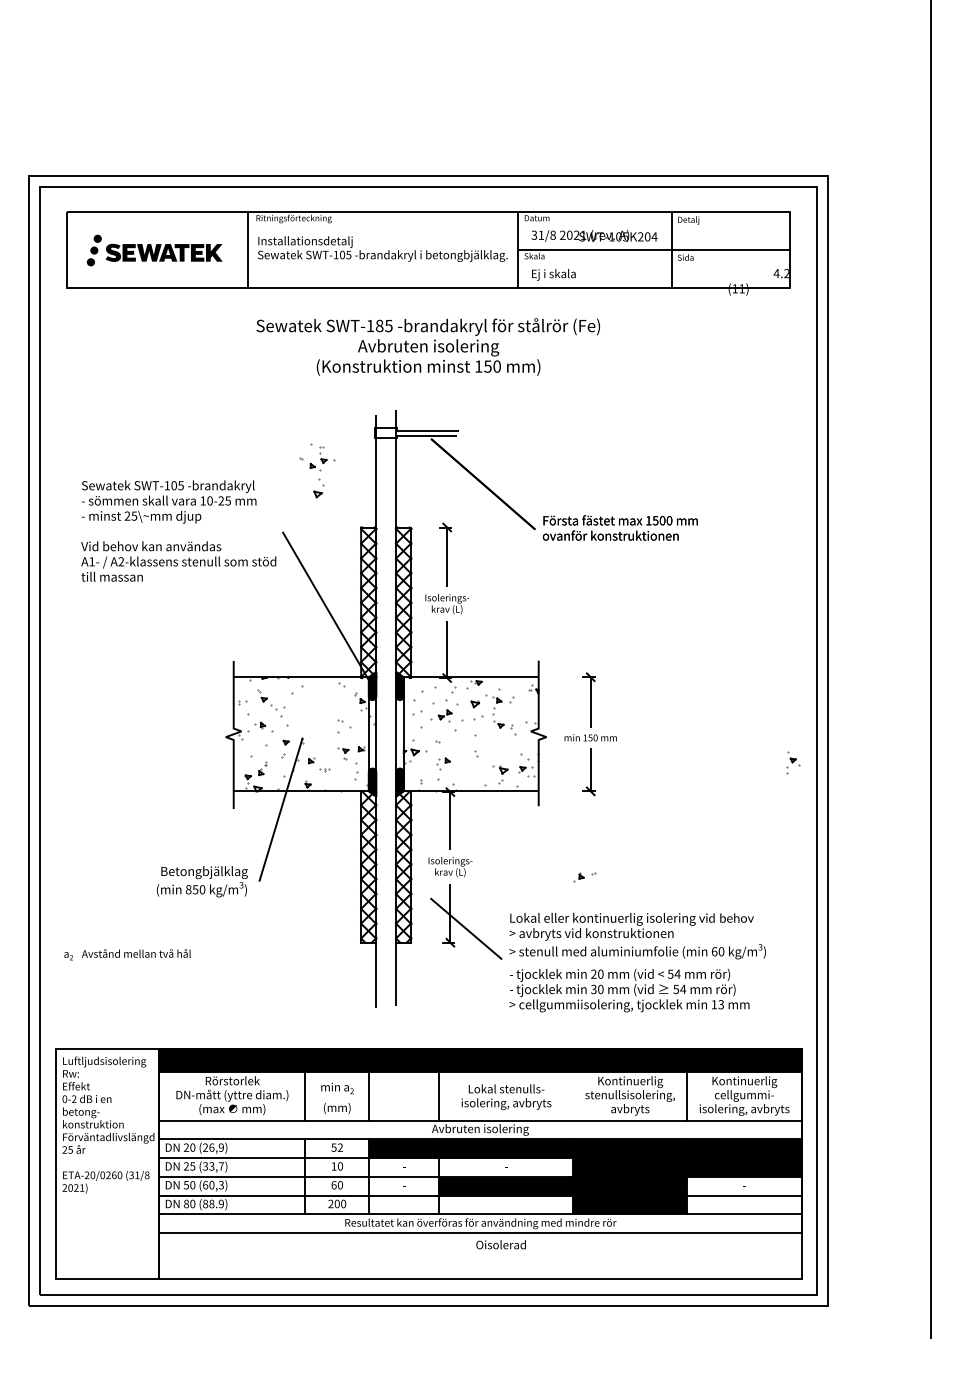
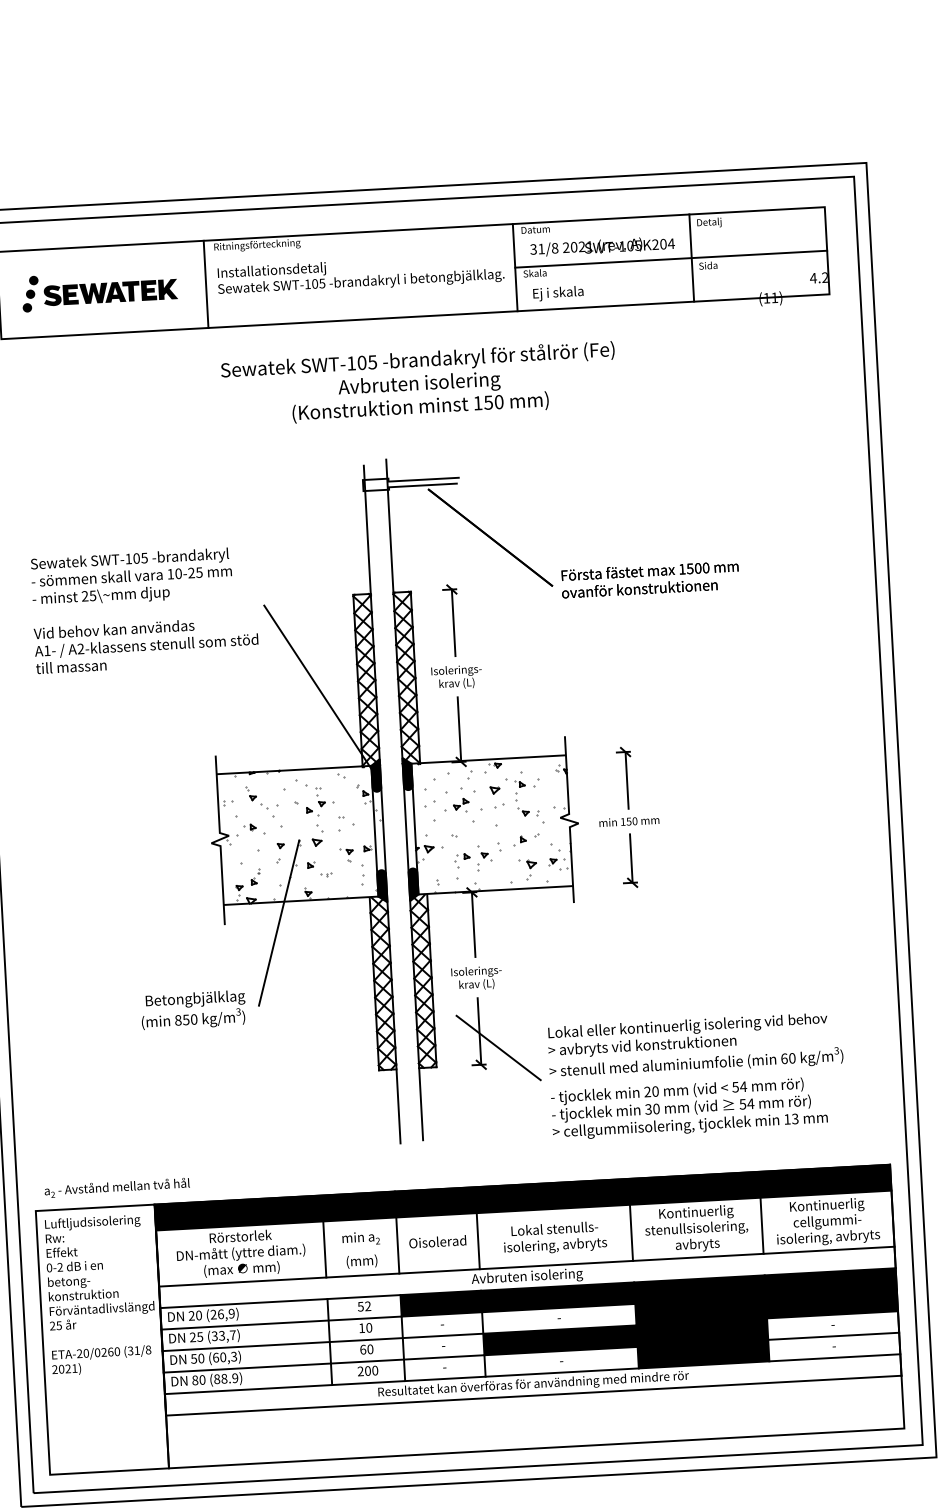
text: (379, 325) -> (361, 362), SWT-185 -> SWT-105
part: (317, 470) -> (315, 815), moved
part: (793, 762) -> (485, 857), moved
part: (584, 877) -> (526, 840), moved
text: (127, 954) -> (117, 1187), moved
line: (573, 1095) -> (631, 1232), added
text: (500, 1244) -> (437, 1241), moved

